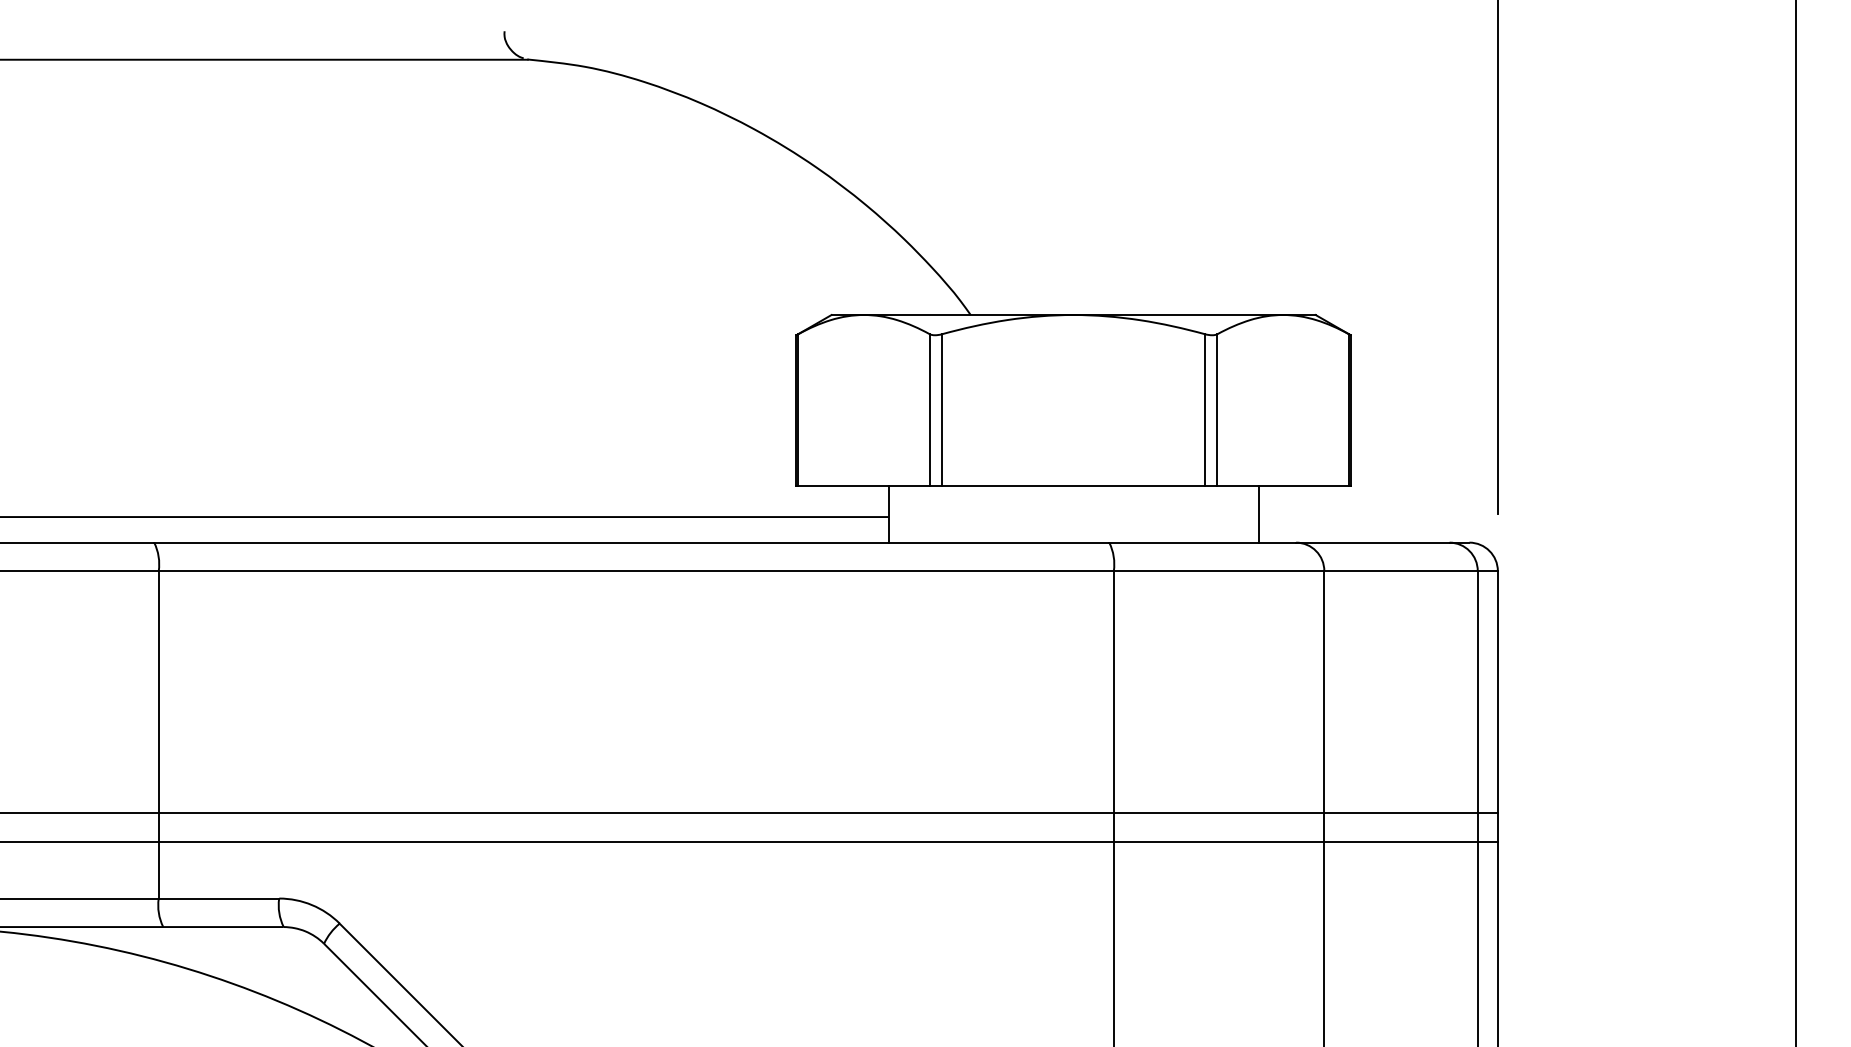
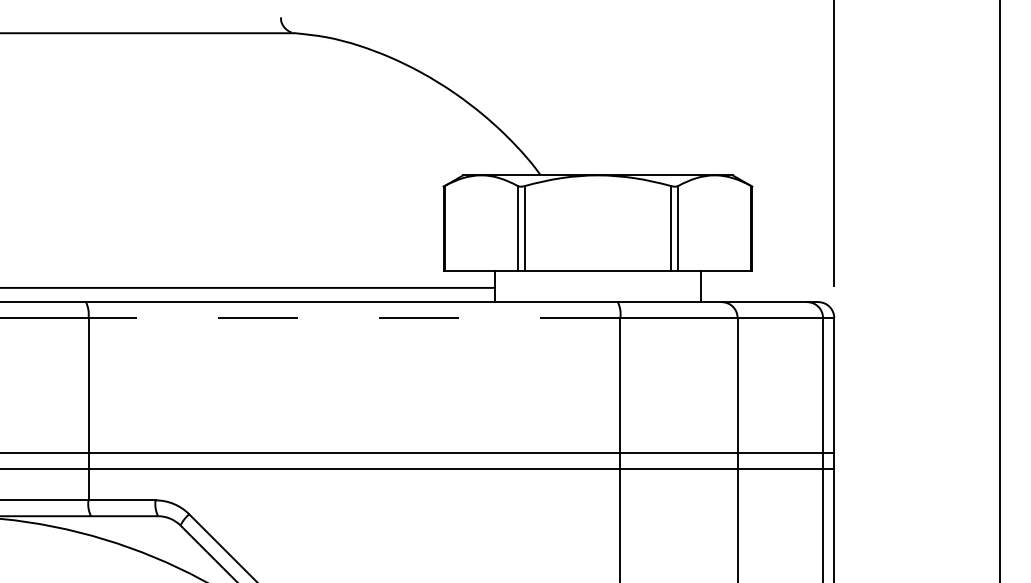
line: (636, 571) -> (354, 318), solid -> dashed

